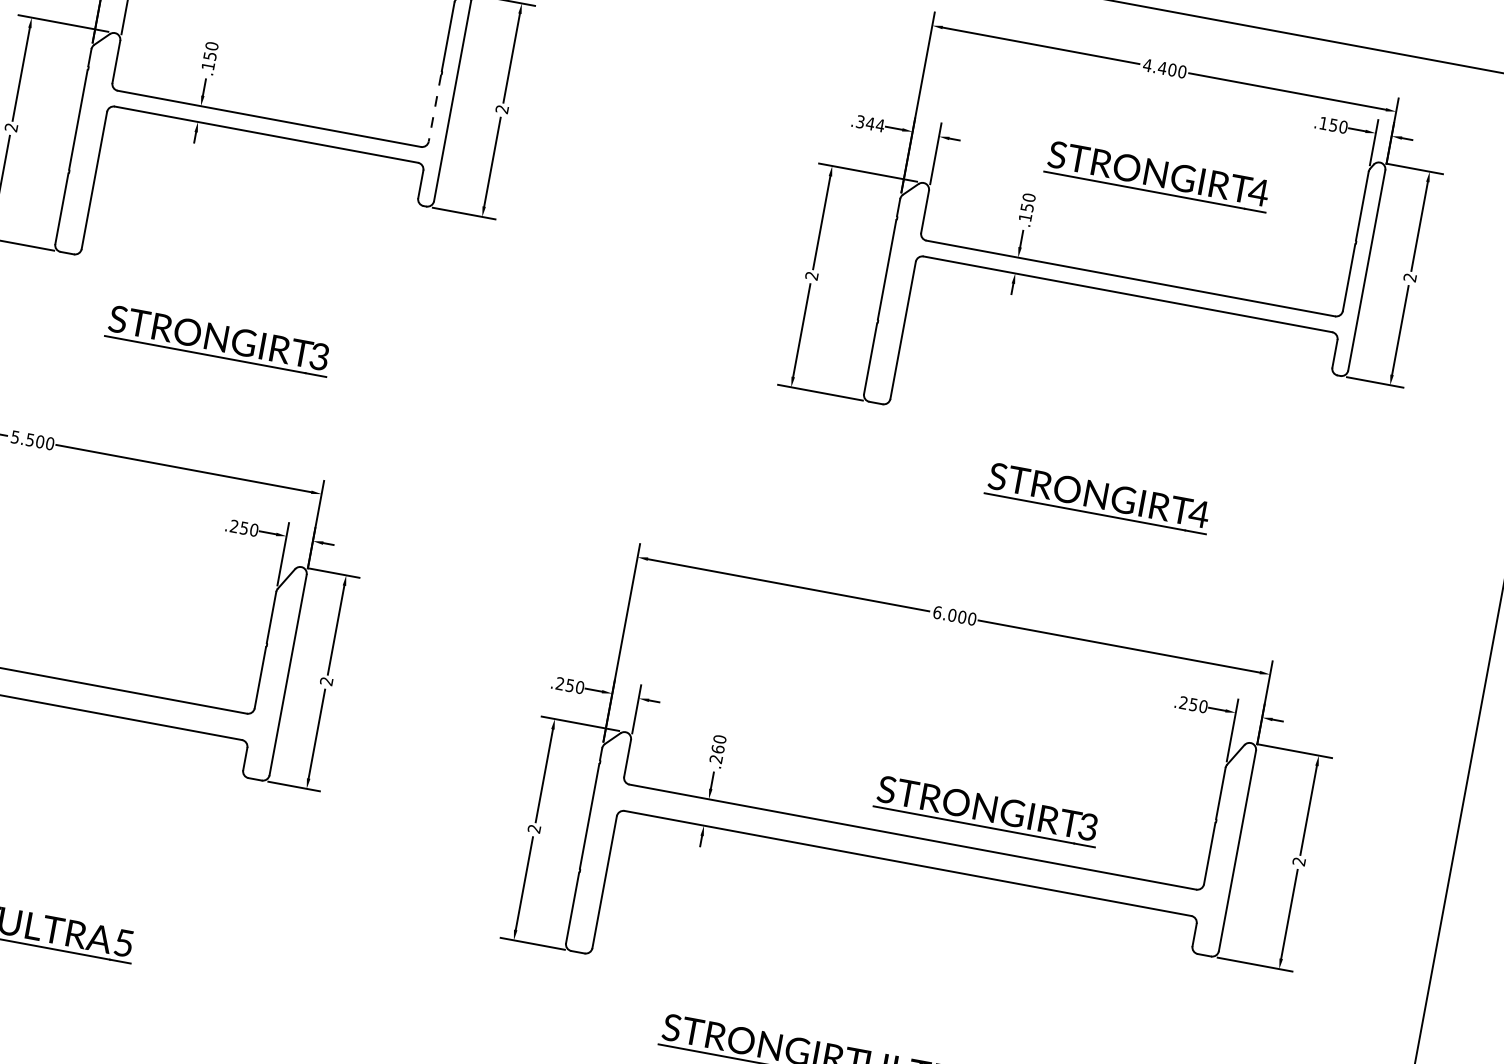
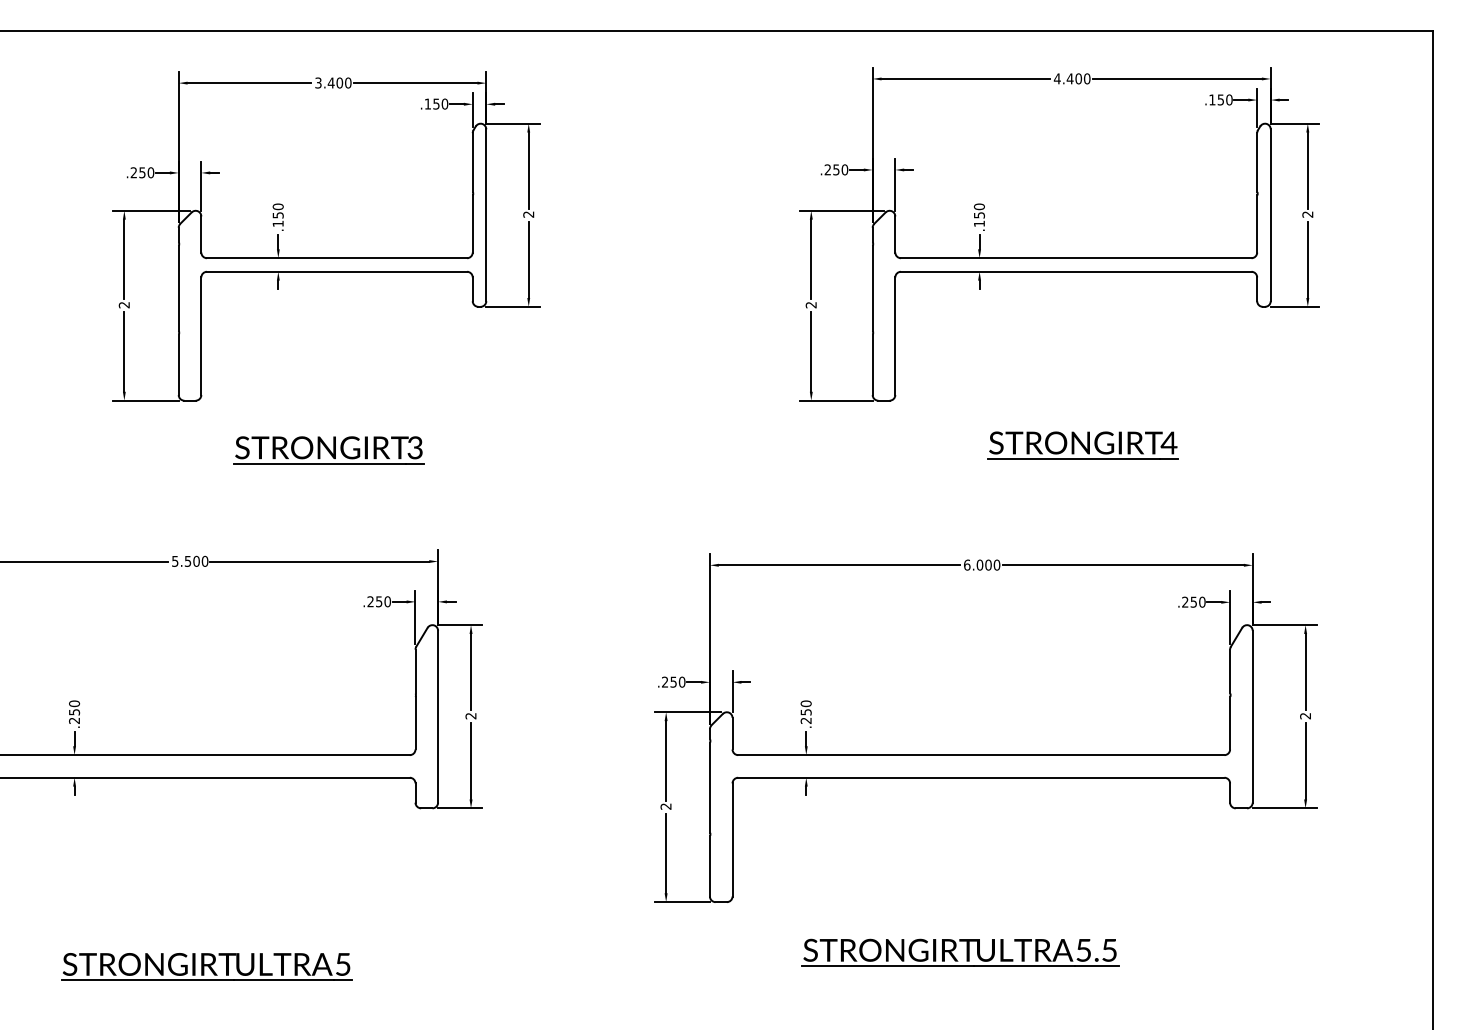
line: (434, 108) -> (472, 224), dashed -> solid
text: (870, 123) -> (836, 169), .344 -> .250
part: (1157, 176) -> (1082, 169), removed
text: (717, 749) -> (805, 712), .260 -> .250
part: (986, 811) -> (1038, 722), removed

